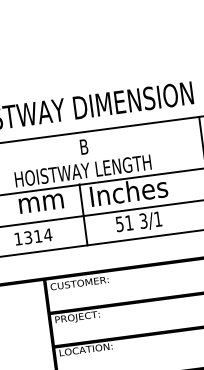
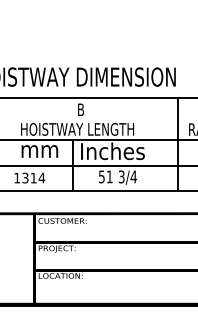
text: (157, 218) -> (133, 176), 3/1 -> 3/4

